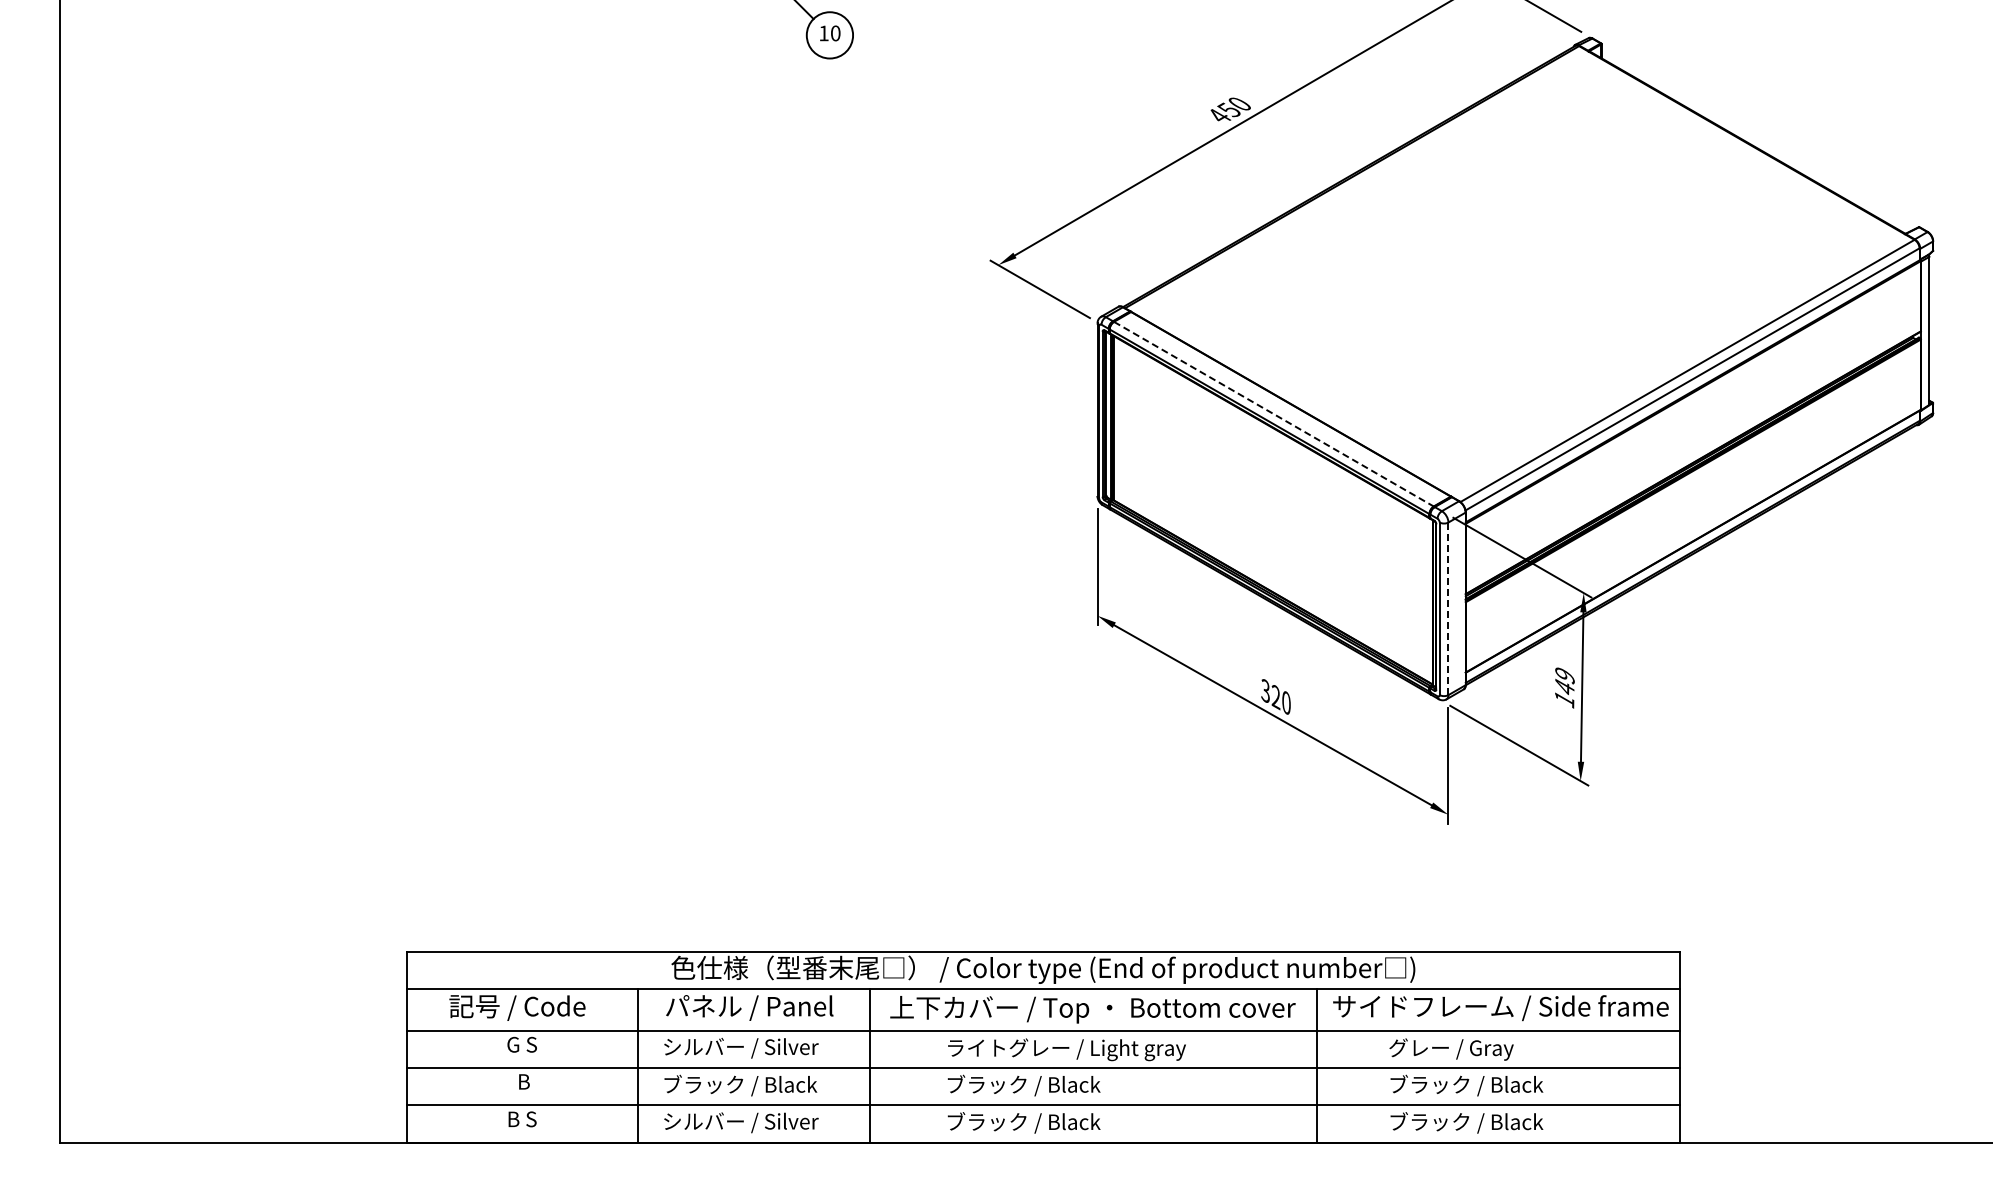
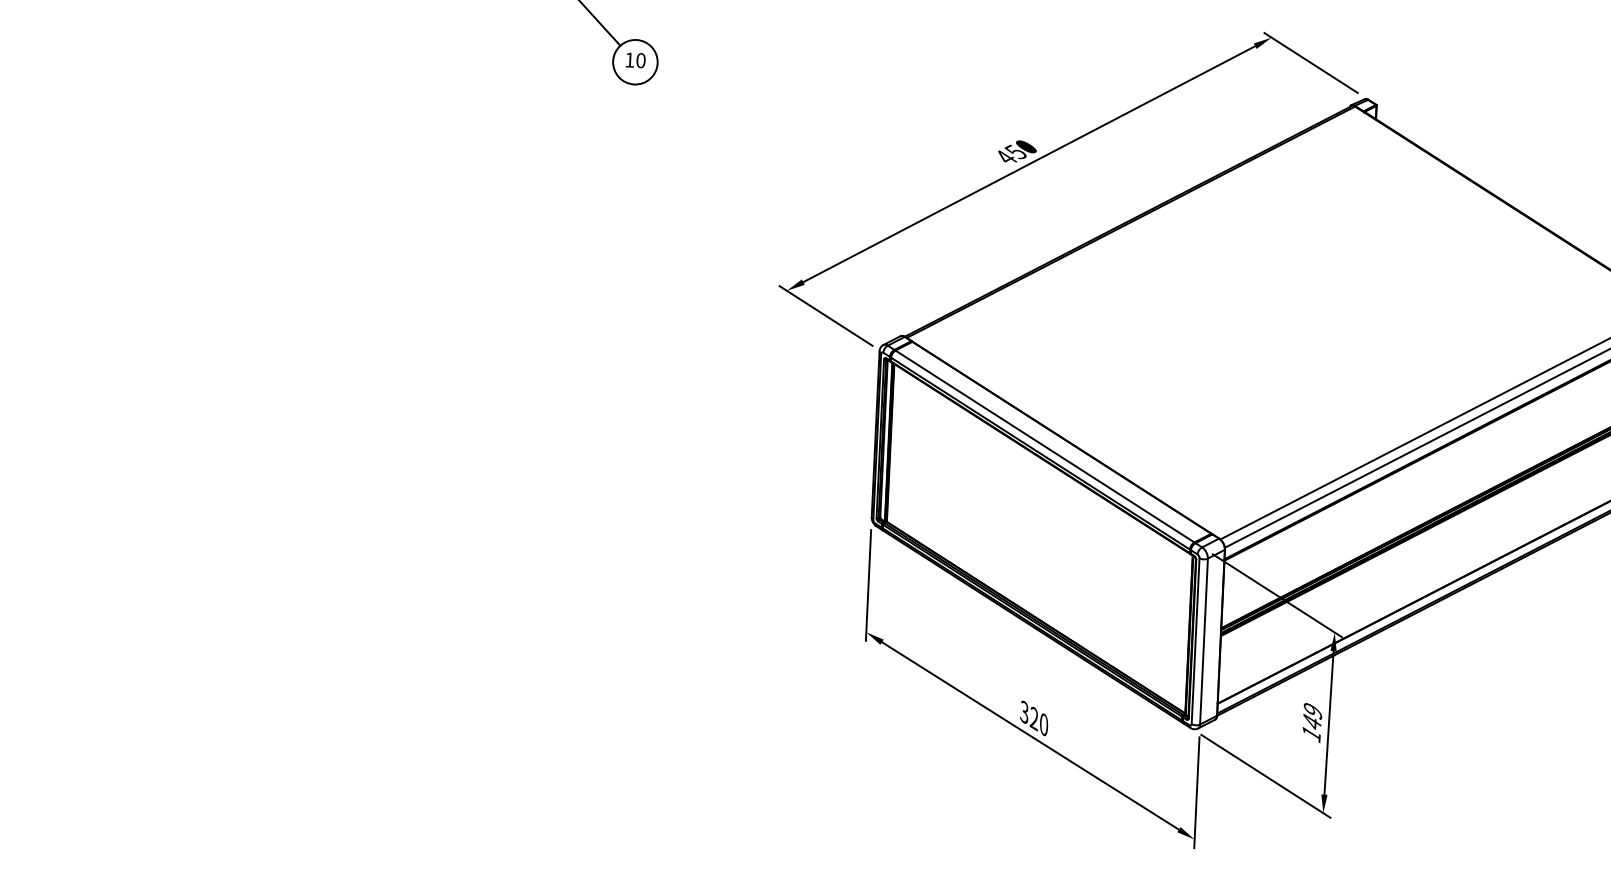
line: (1273, 414) -> (1044, 446), dashed -> solid
line: (1448, 608) -> (1204, 641), dashed -> solid

